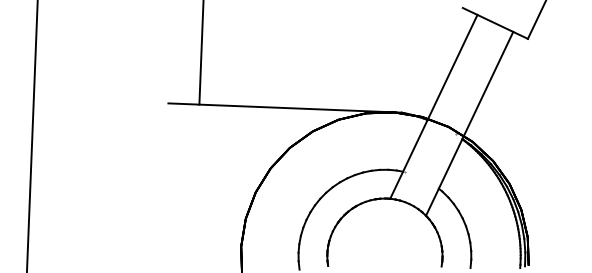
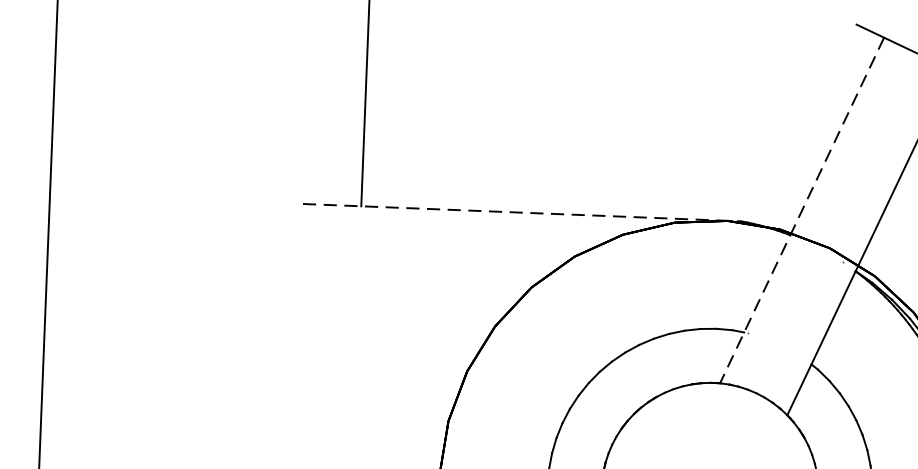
line: (433, 106) -> (801, 209), solid -> dashed
line: (285, 108) -> (523, 213), solid -> dashed

